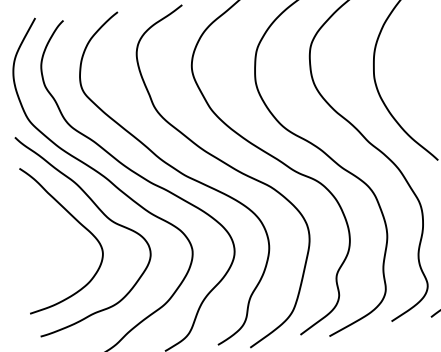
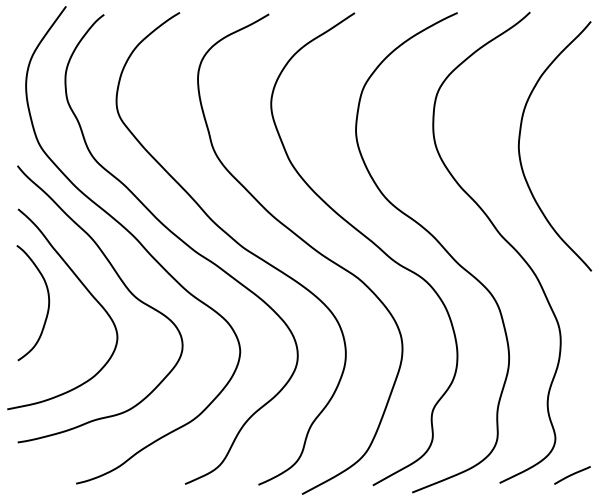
curve: (49, 236) -> (47, 307), added

